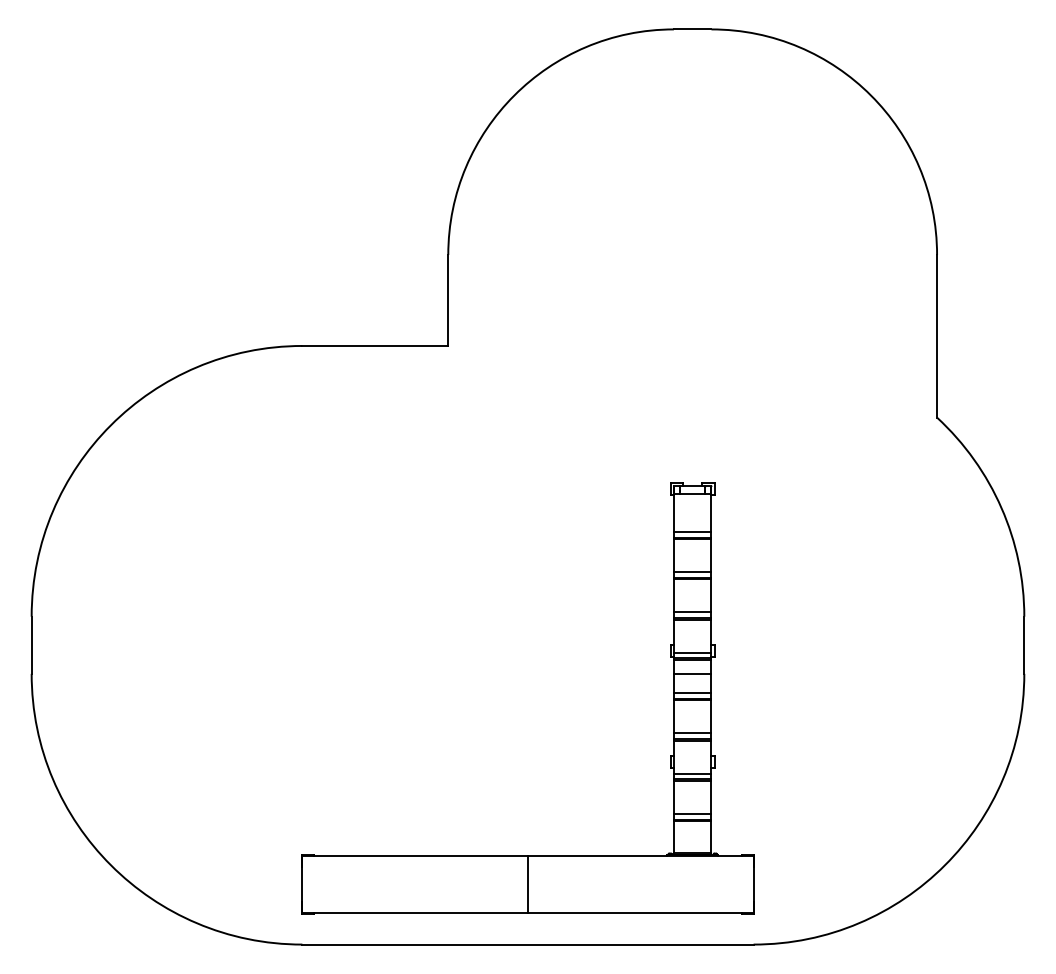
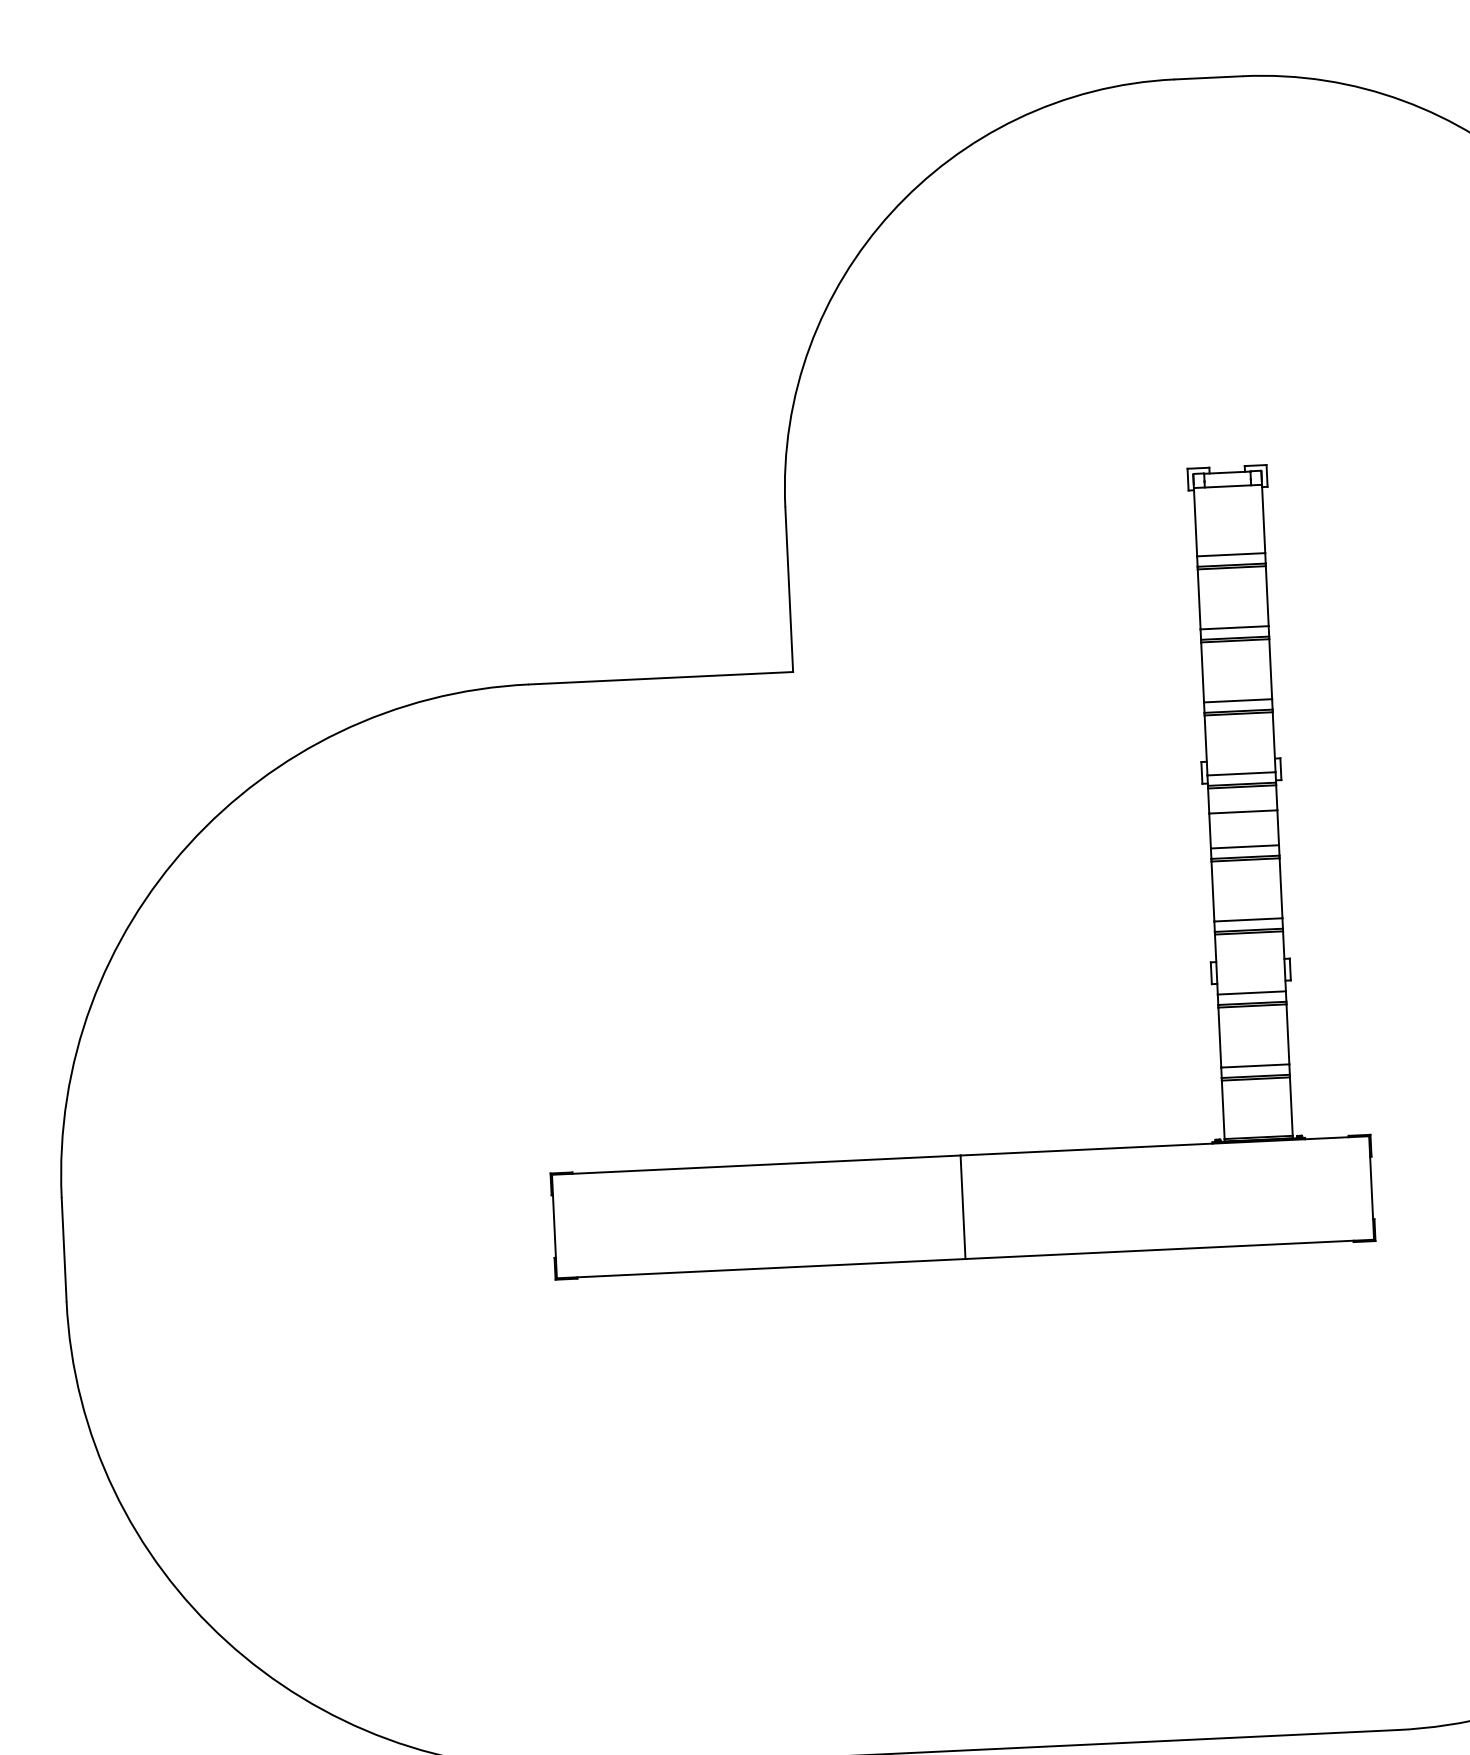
part: (673, 698) -> (1210, 858), moved

